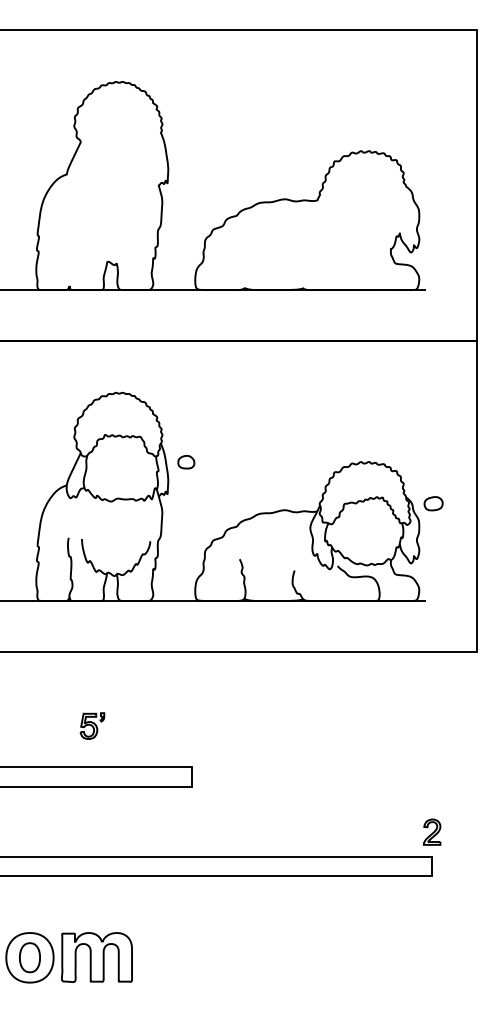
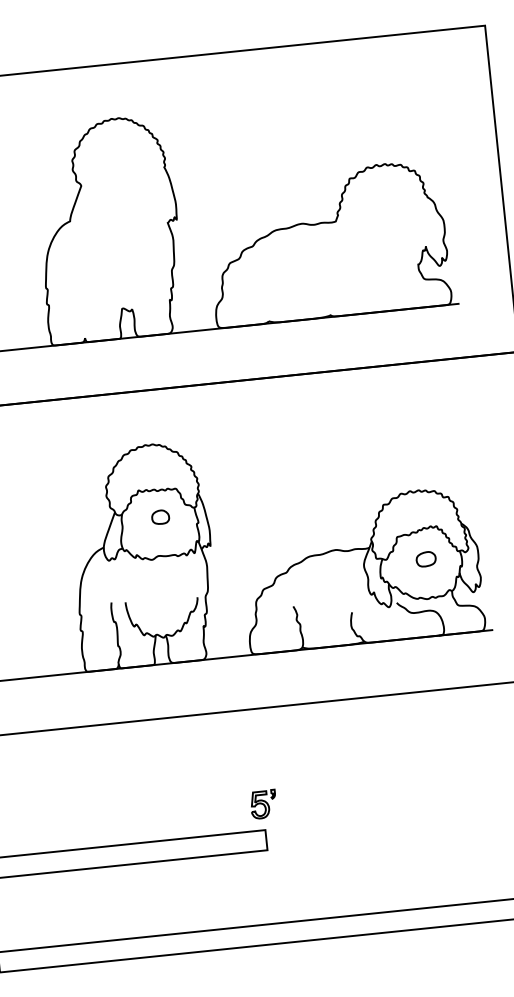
part: (186, 462) -> (160, 517), moved
part: (433, 503) -> (426, 559), moved
part: (92, 725) -> (263, 803), moved

